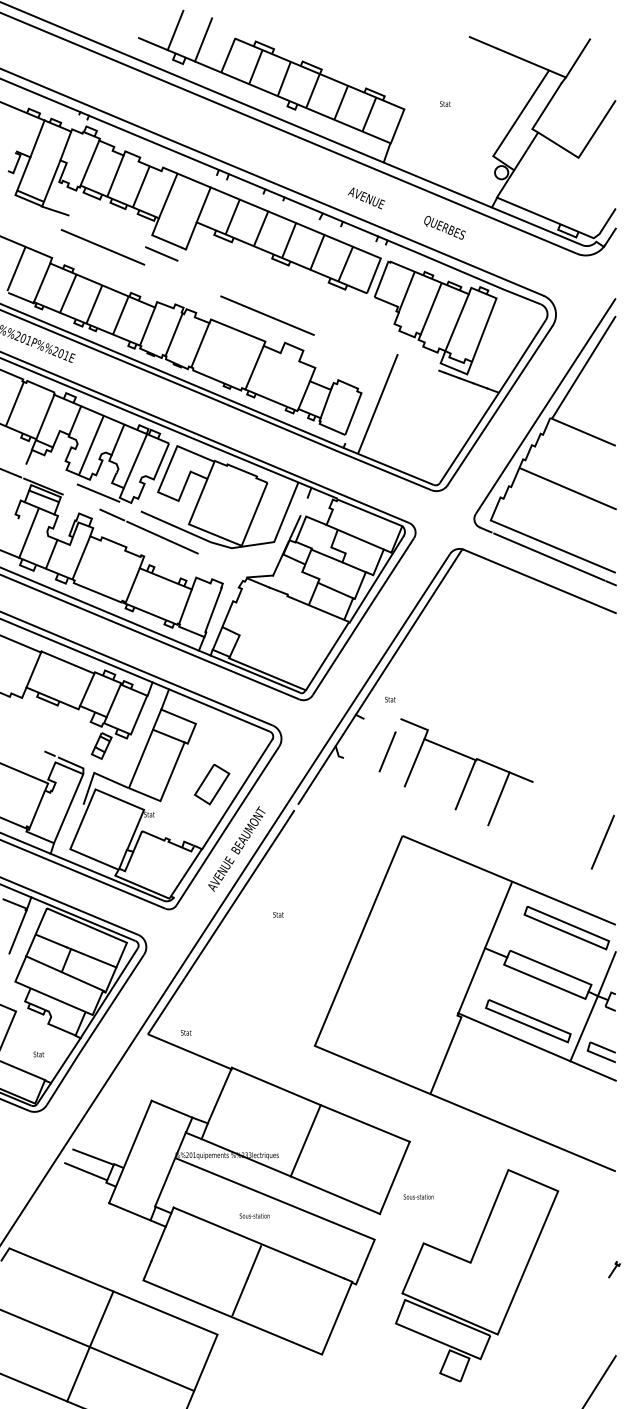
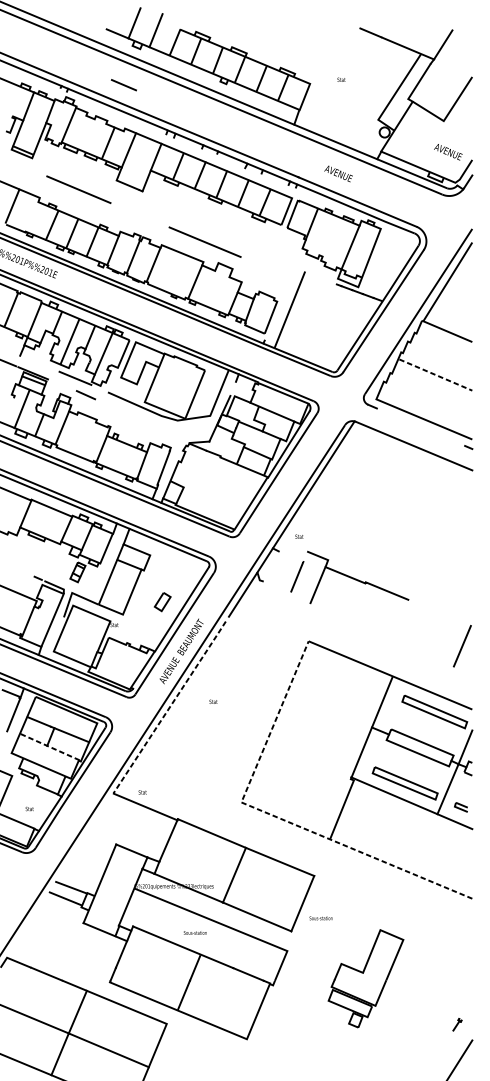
line: (115, 175) -> (88, 134), removed
text: (366, 198) -> (448, 152), moved
line: (54, 210) -> (41, 161), removed
text: (443, 227) -> (340, 174), QUERBES -> AVENUE
line: (161, 253) -> (123, 84), moved
line: (41, 283) -> (31, 217), removed
line: (430, 308) -> (330, 236), removed
line: (568, 488) -> (436, 374), solid -> dashed
line: (162, 537) -> (124, 412), removed
line: (549, 556) -> (421, 426), removed
part: (212, 784) -> (162, 601), size x0.6
line: (465, 784) -> (357, 601), removed
line: (498, 798) -> (382, 612), removed
line: (221, 922) -> (169, 707), solid -> dashed
line: (65, 973) -> (50, 746), solid -> dashed
part: (600, 1052) -> (460, 807), size x0.6
line: (359, 1064) -> (275, 816), solid -> dashed
part: (614, 1269) -> (457, 1024), moved
part: (477, 1275) -> (366, 978), size x0.6

